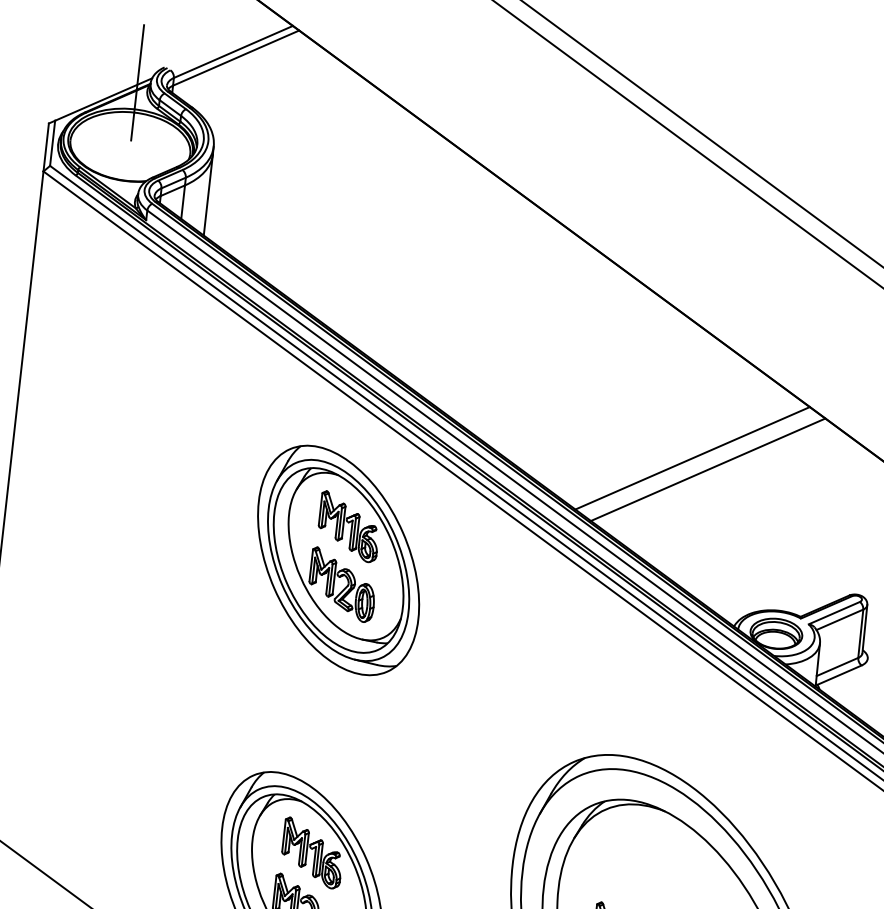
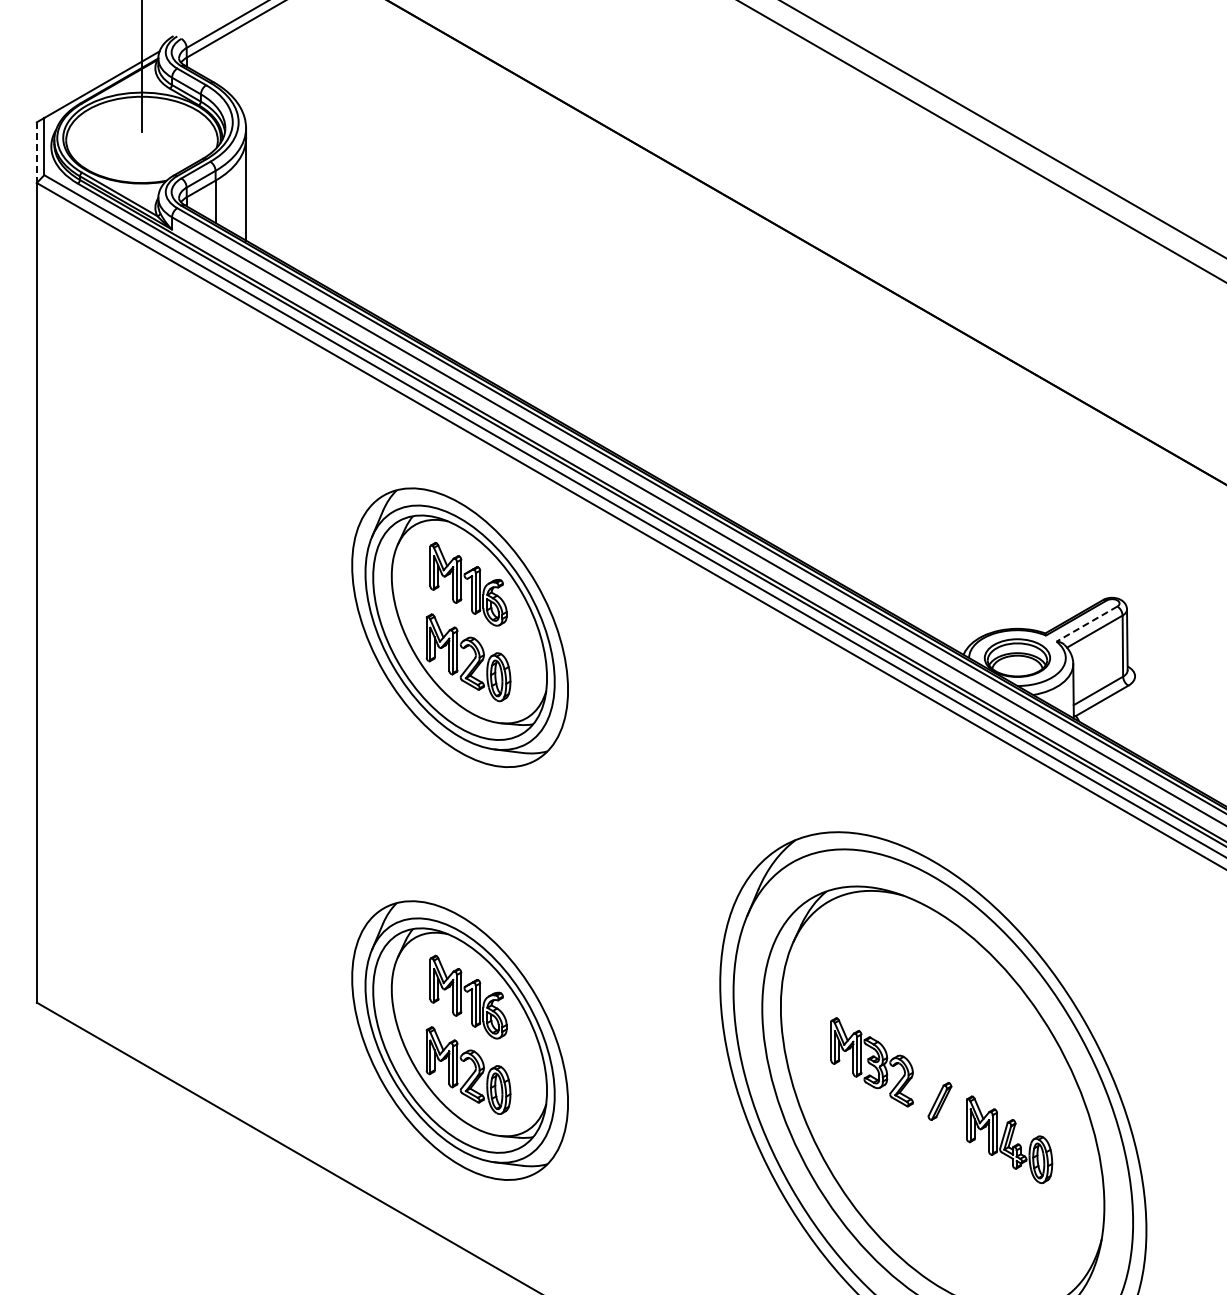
line: (45, 148) -> (36, 153), solid -> dashed
line: (692, 458) -> (887, 450), removed
line: (707, 469) -> (908, 462), removed
line: (833, 613) -> (1086, 624), solid -> dashed

